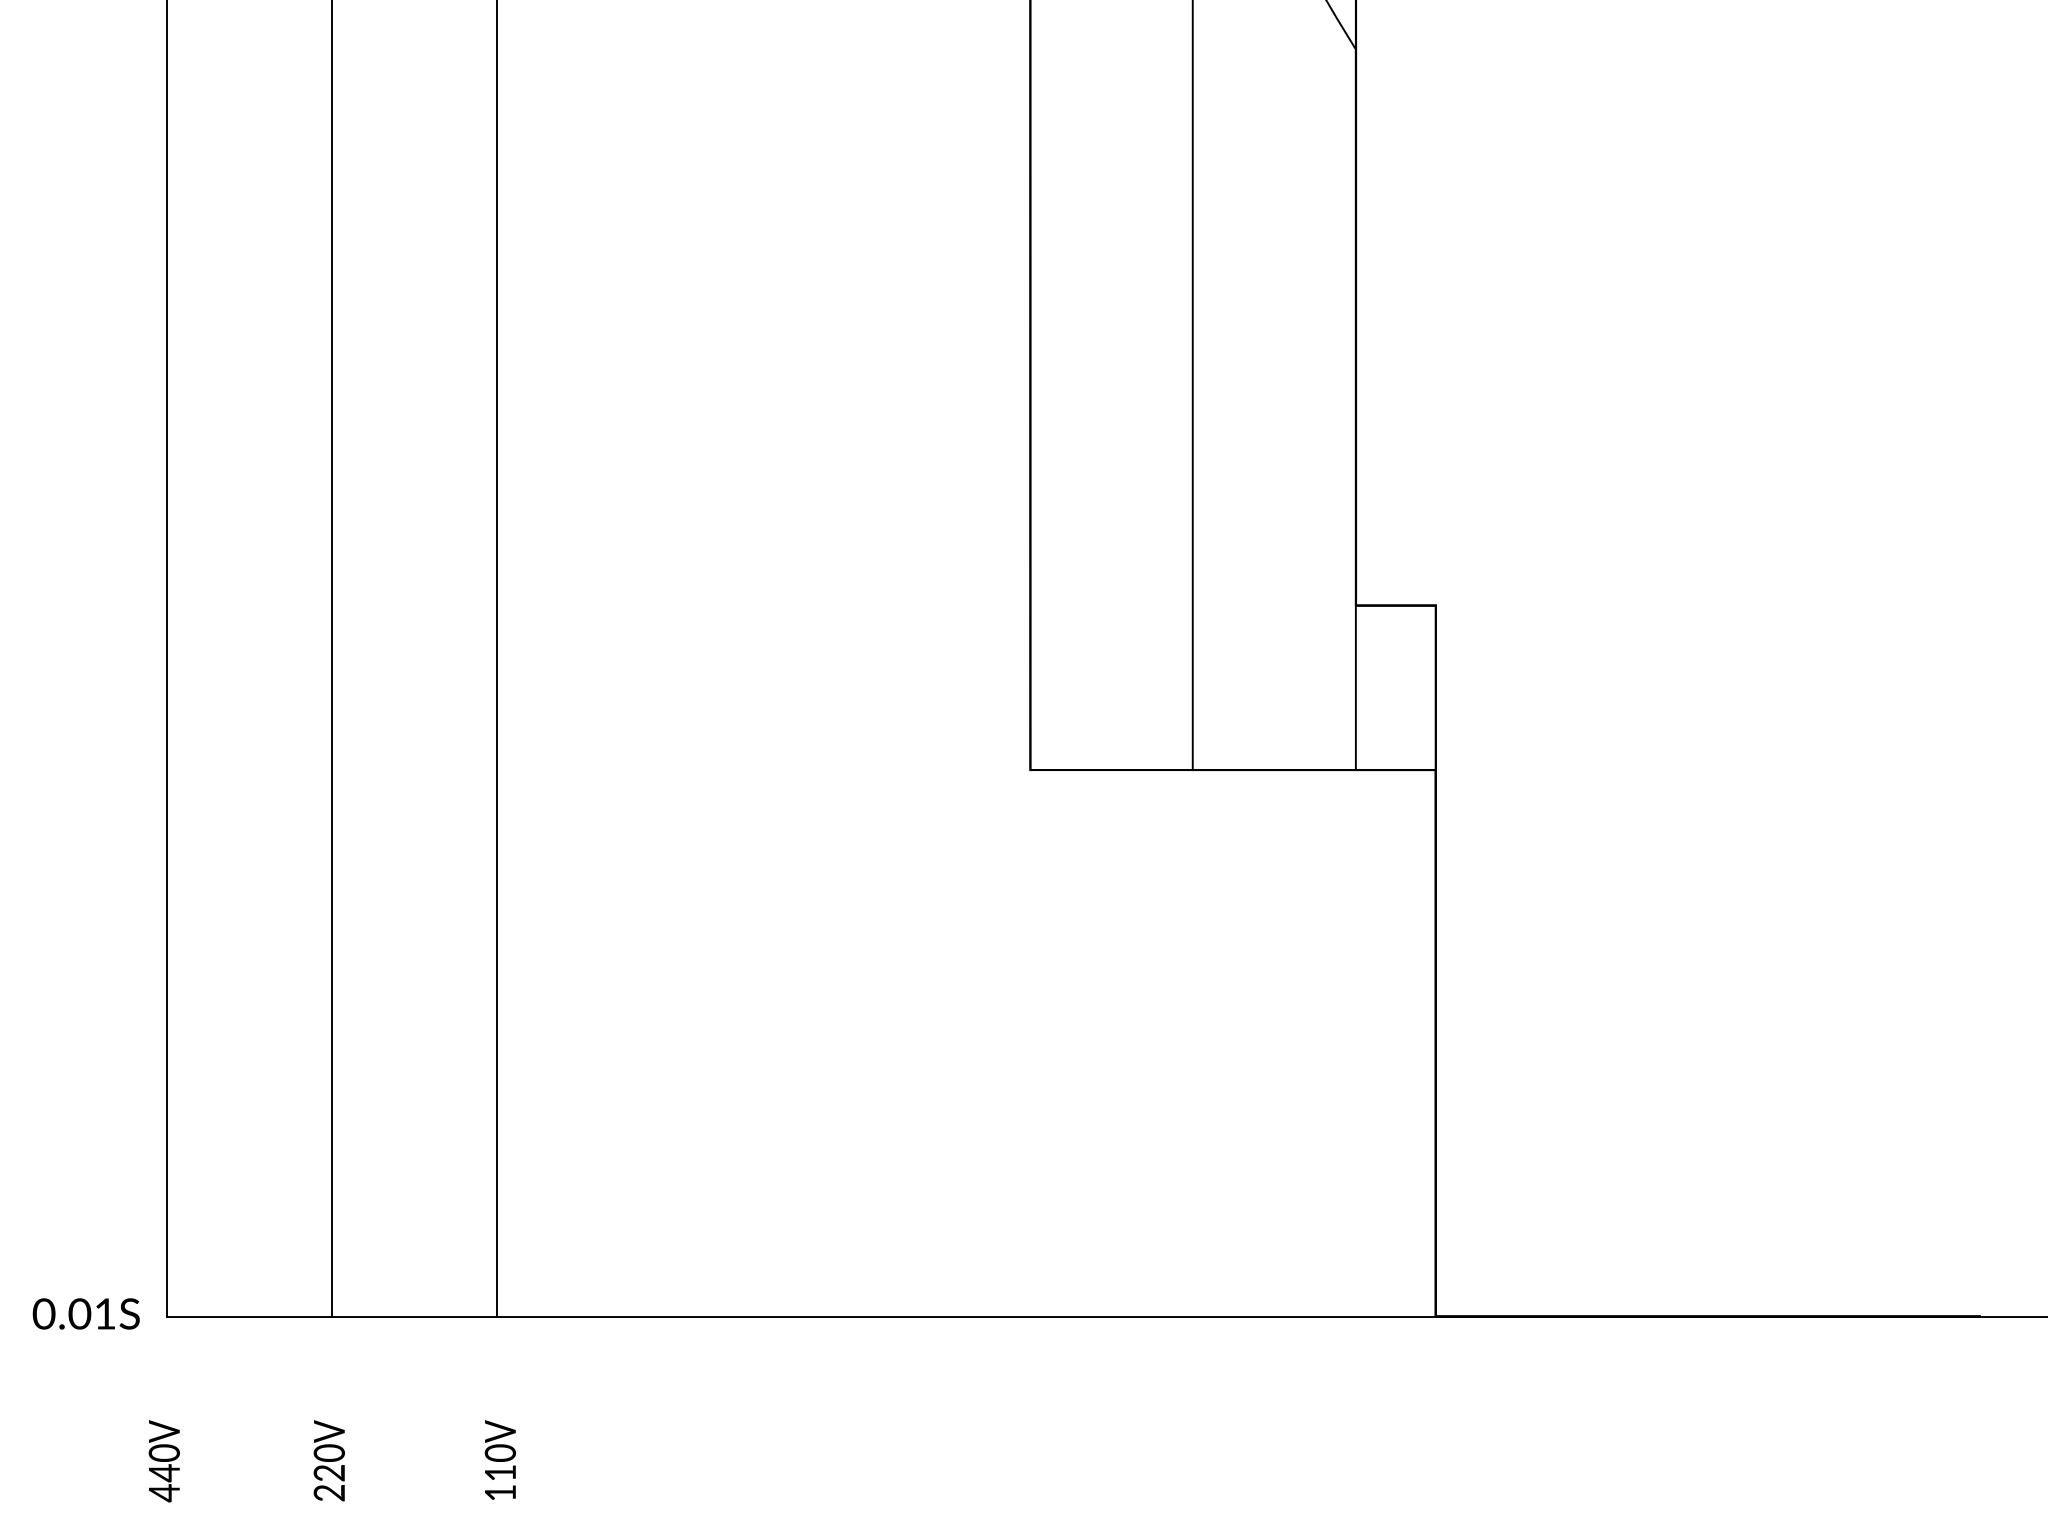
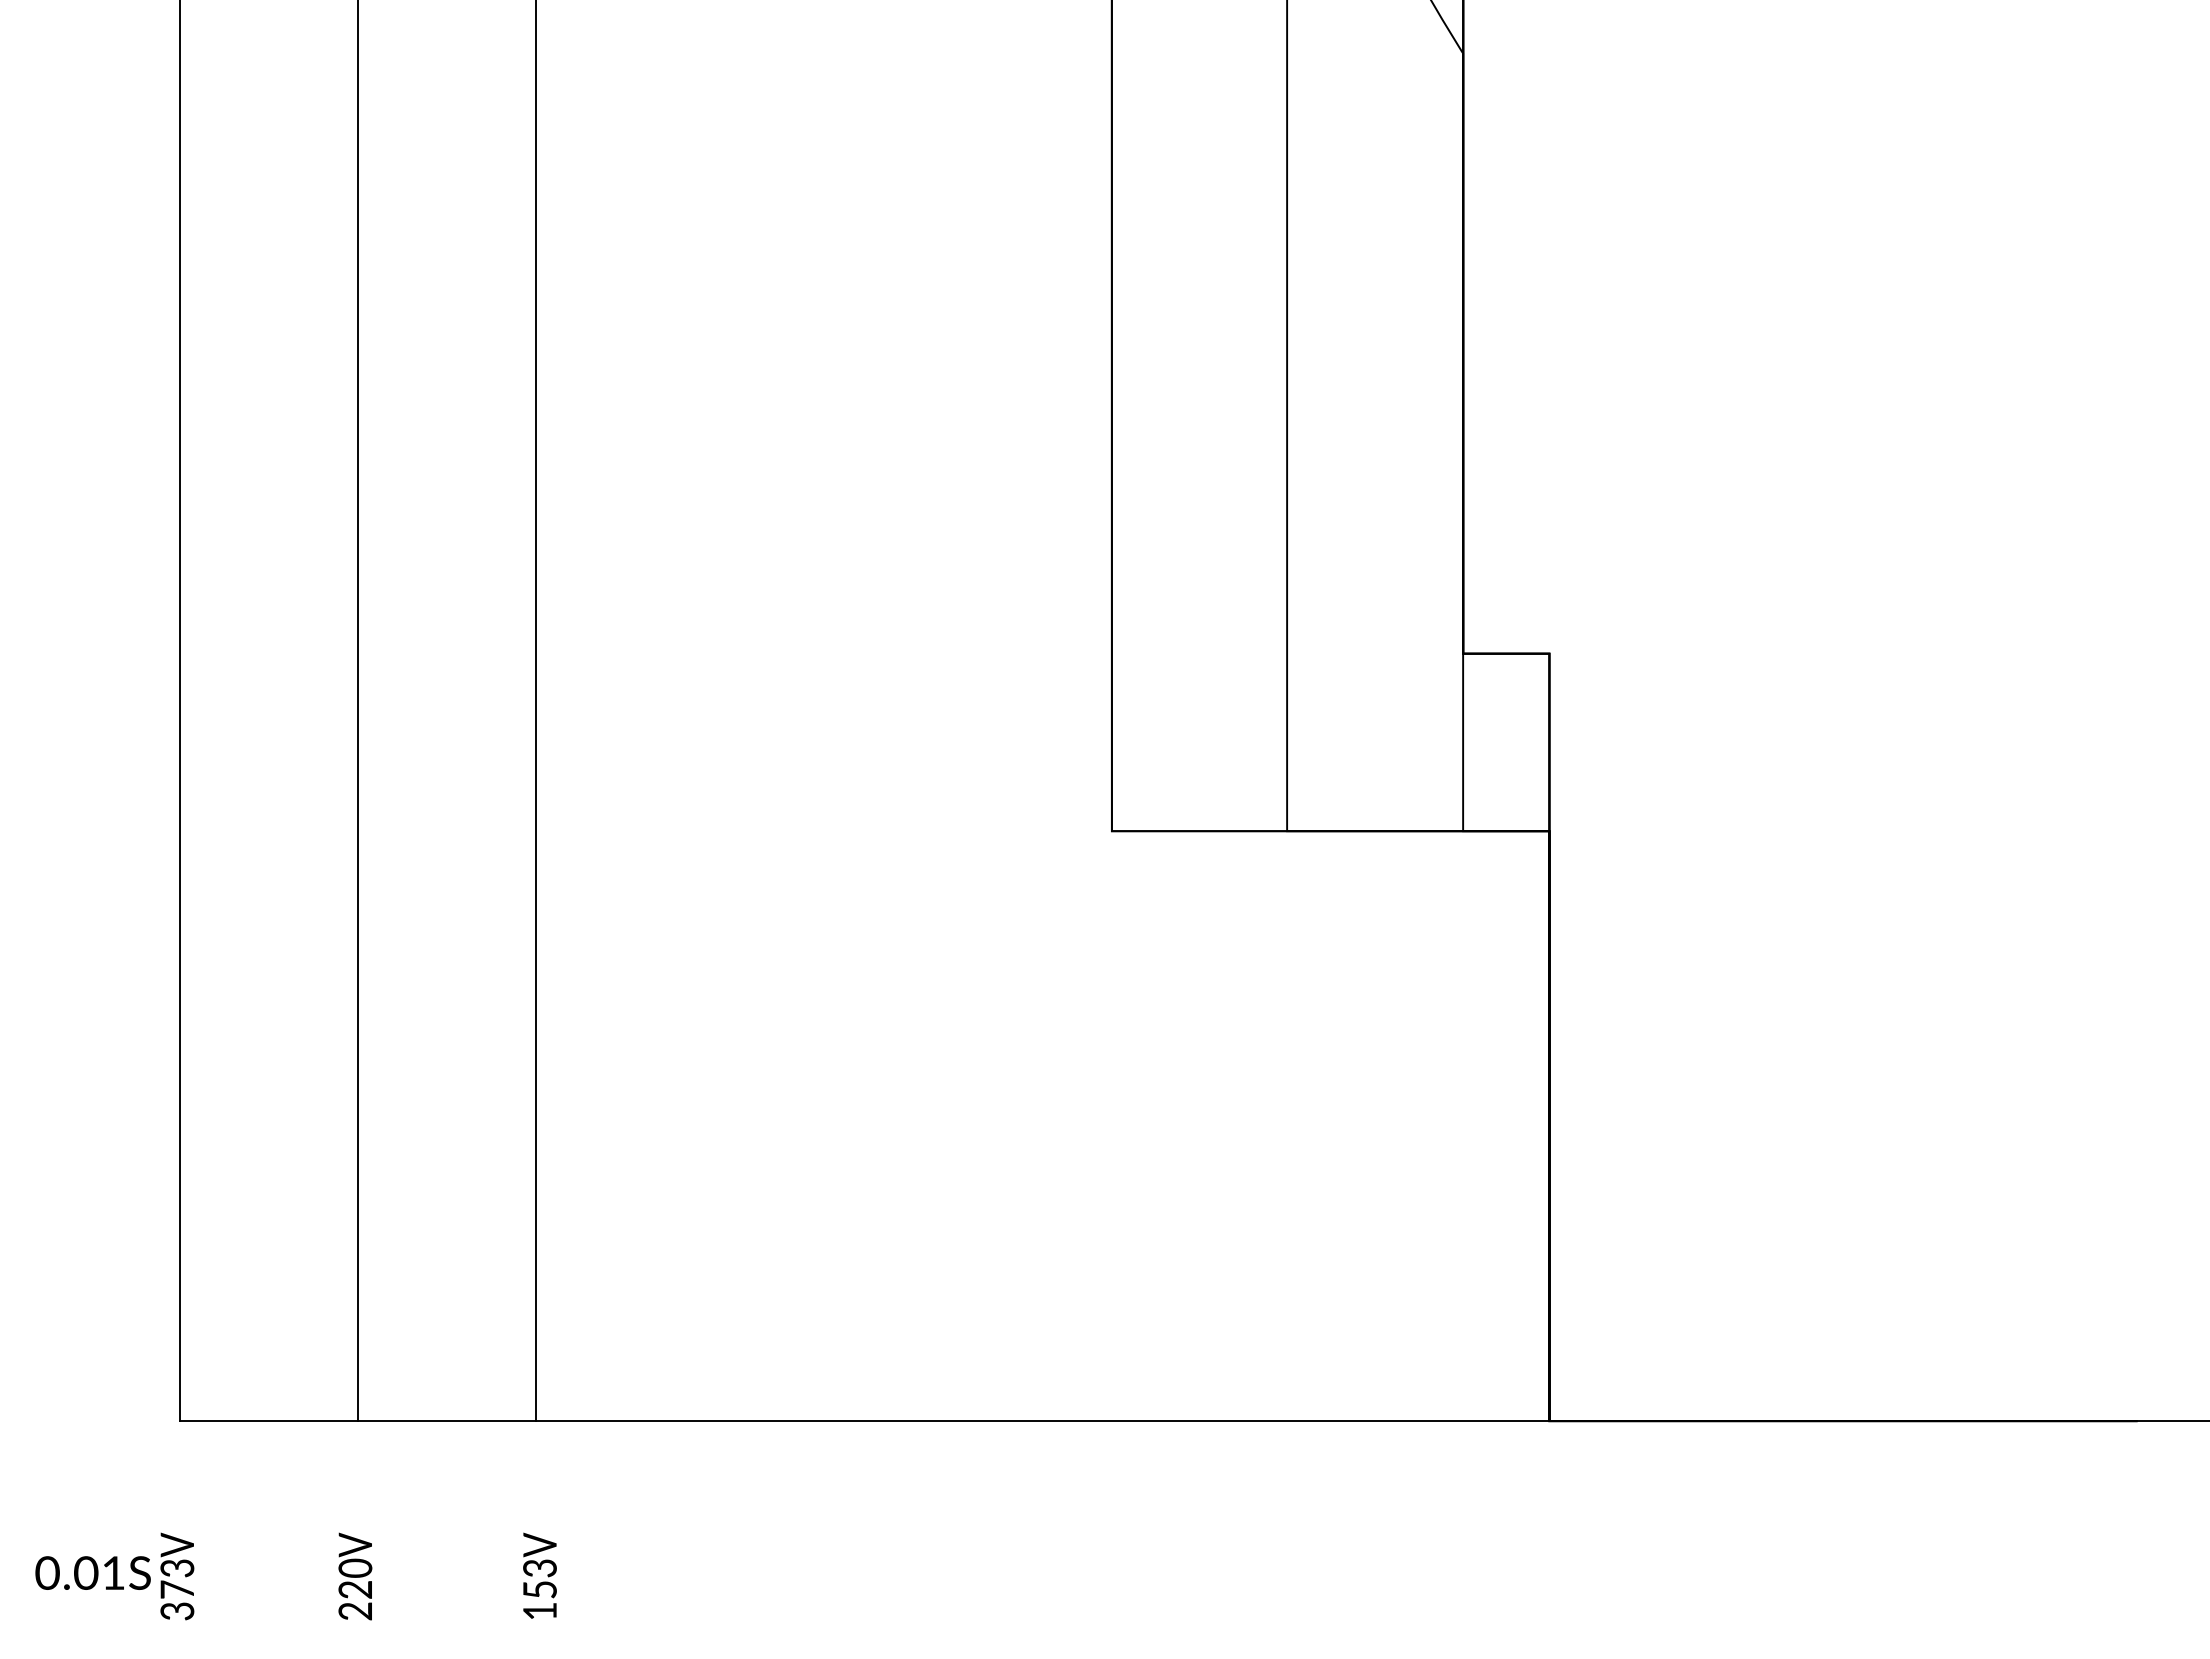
text: (85, 1313) -> (92, 1572), moved
text: (499, 1462) -> (539, 1578), 110V -> 153V
text: (164, 1472) -> (177, 1589), 440V -> 373V

